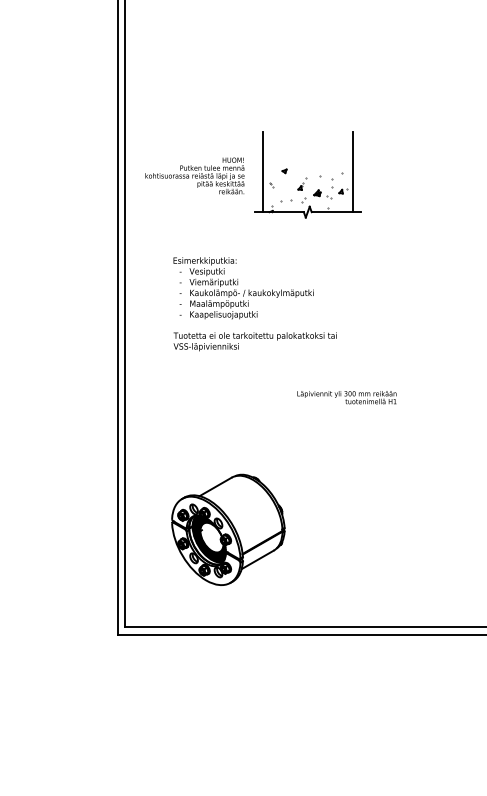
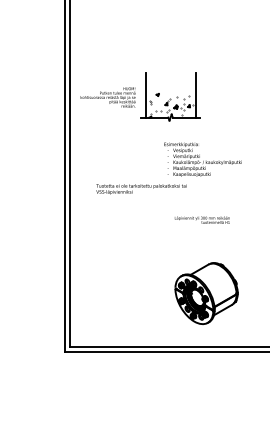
text: (242, 287) -> (202, 159), moved
text: (345, 396) -> (201, 219), moved
part: (228, 529) -> (206, 293), moved

